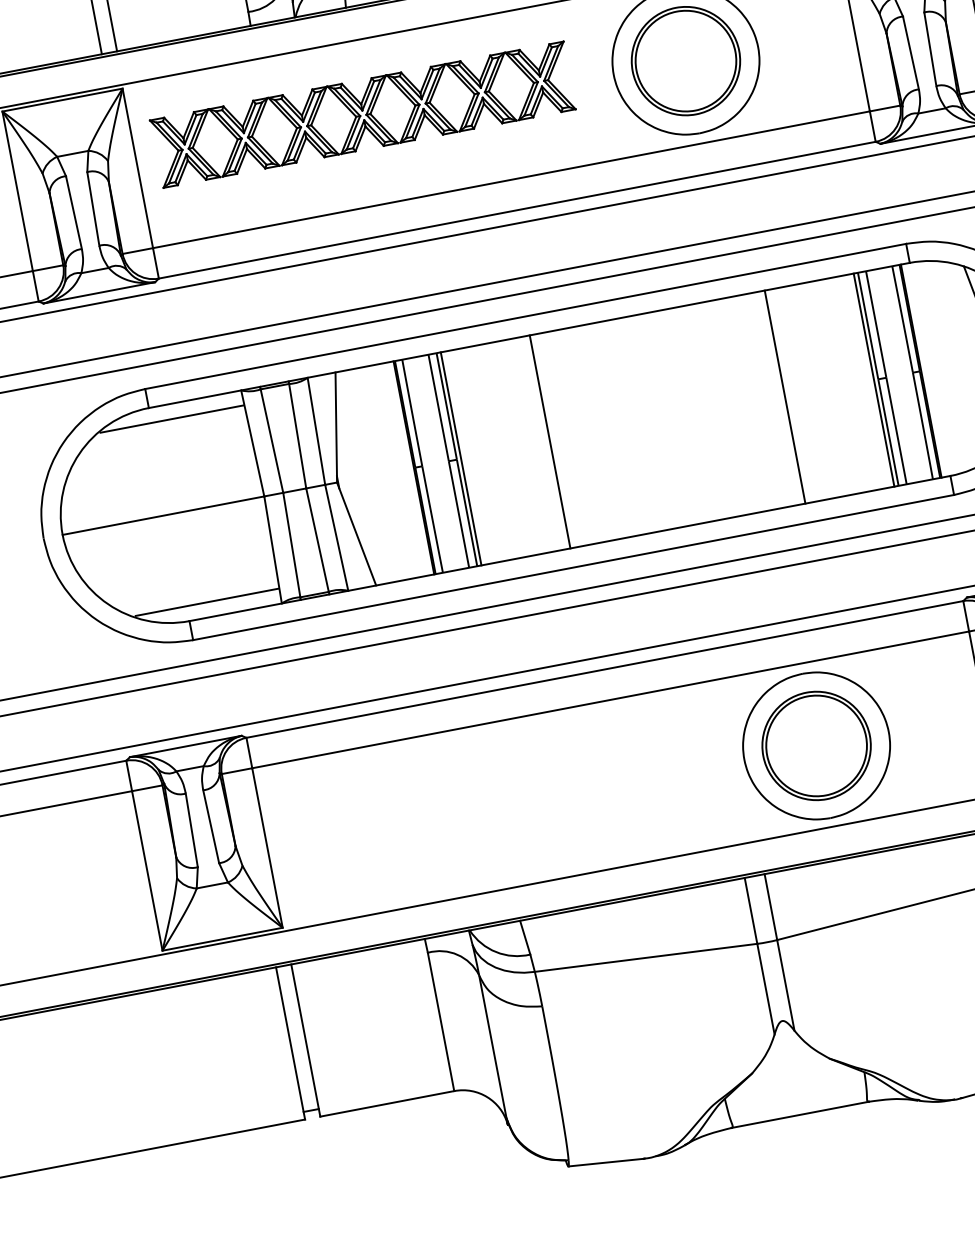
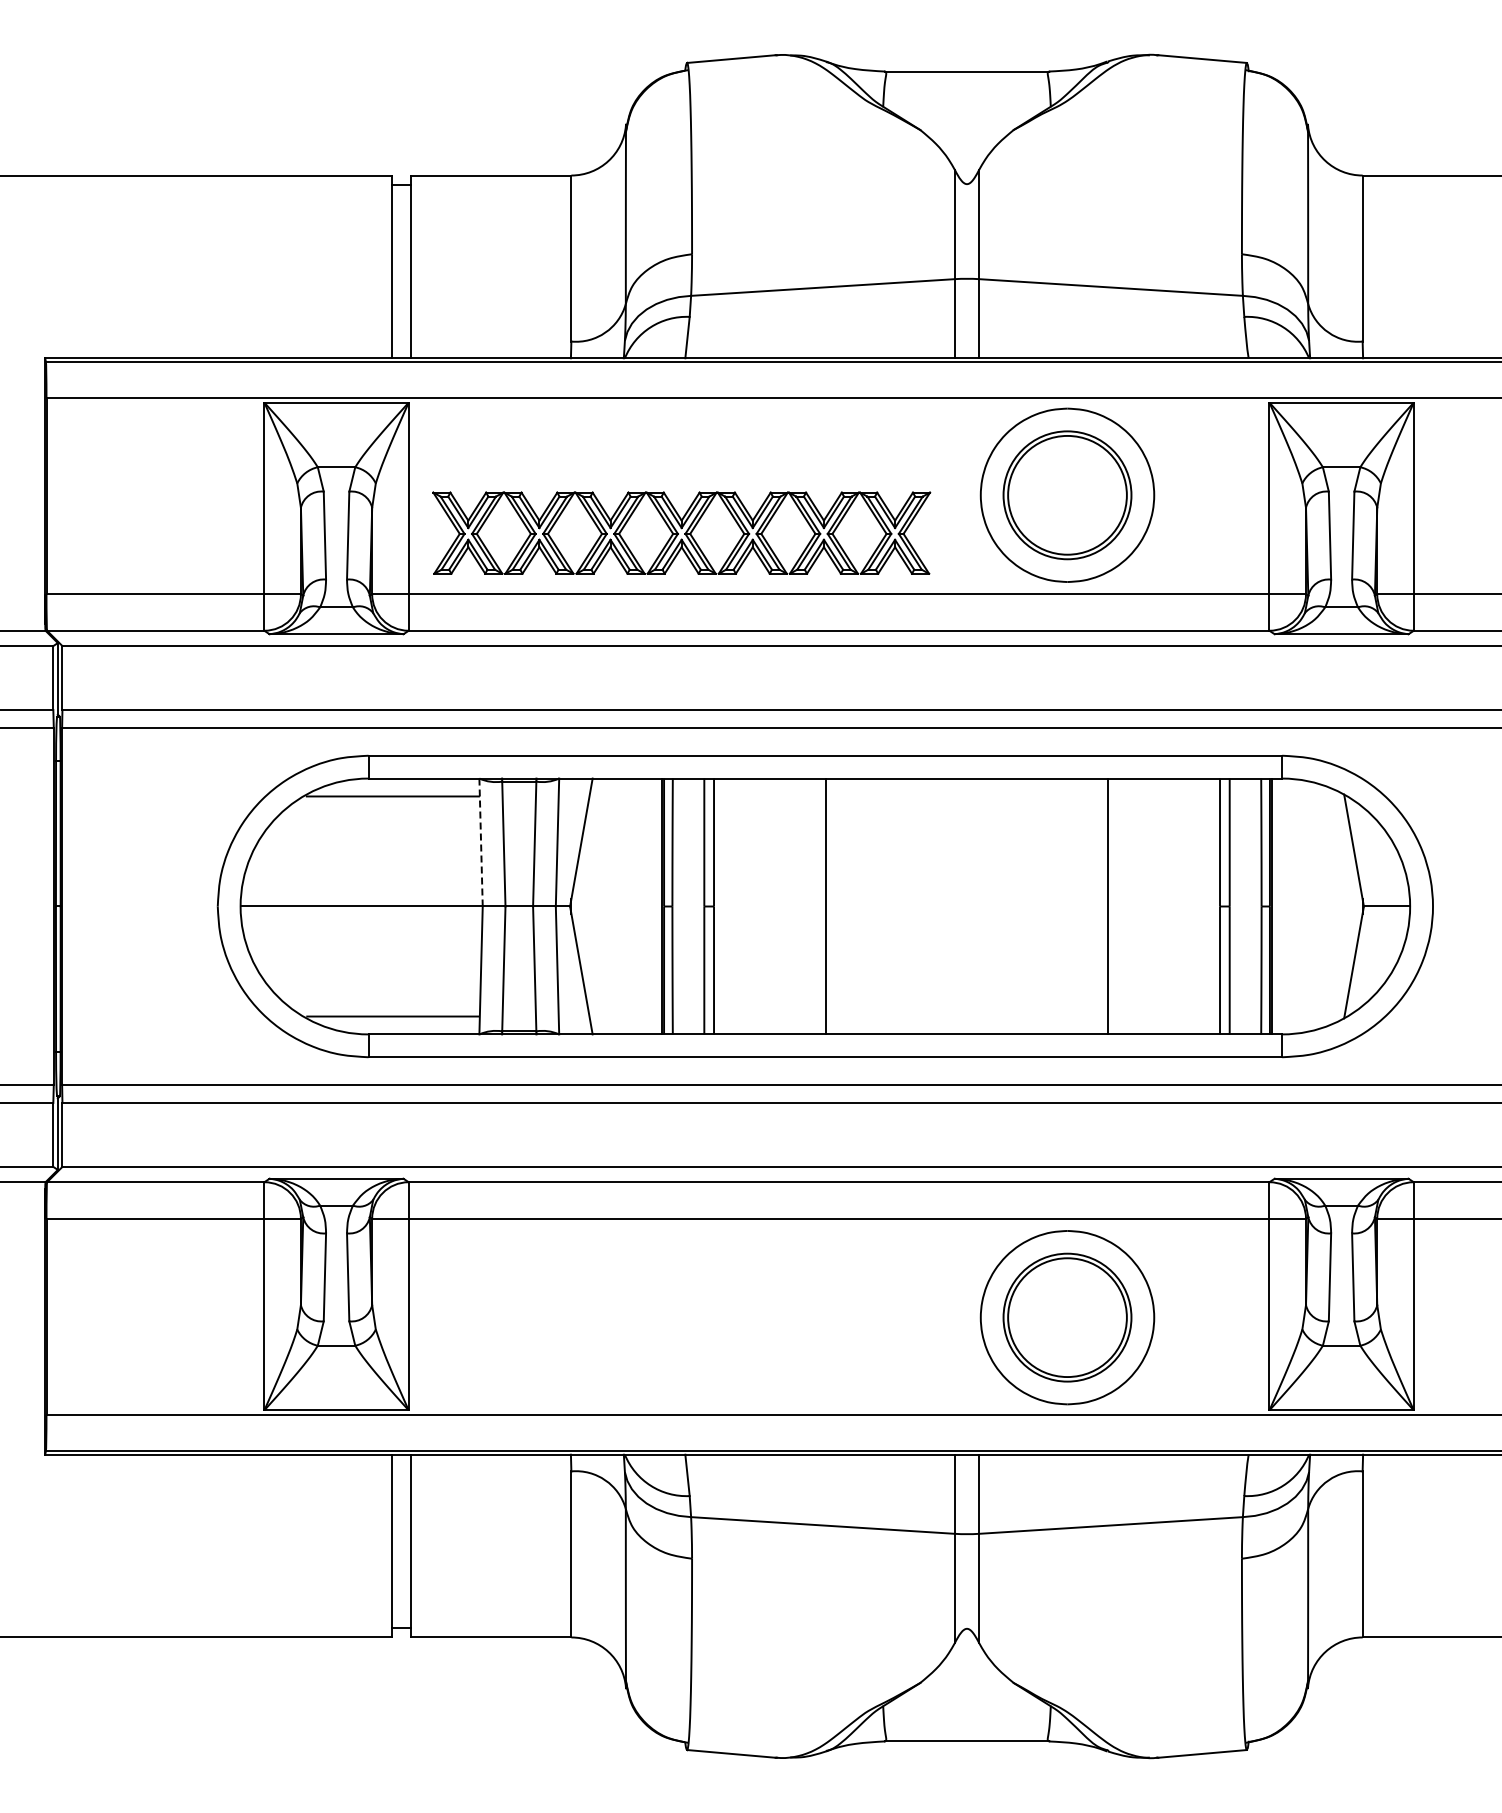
part: (362, 114) -> (681, 532), moved
line: (873, 380) -> (1214, 906), removed
line: (253, 443) -> (481, 842), solid -> dashed
line: (461, 458) -> (719, 906), removed

